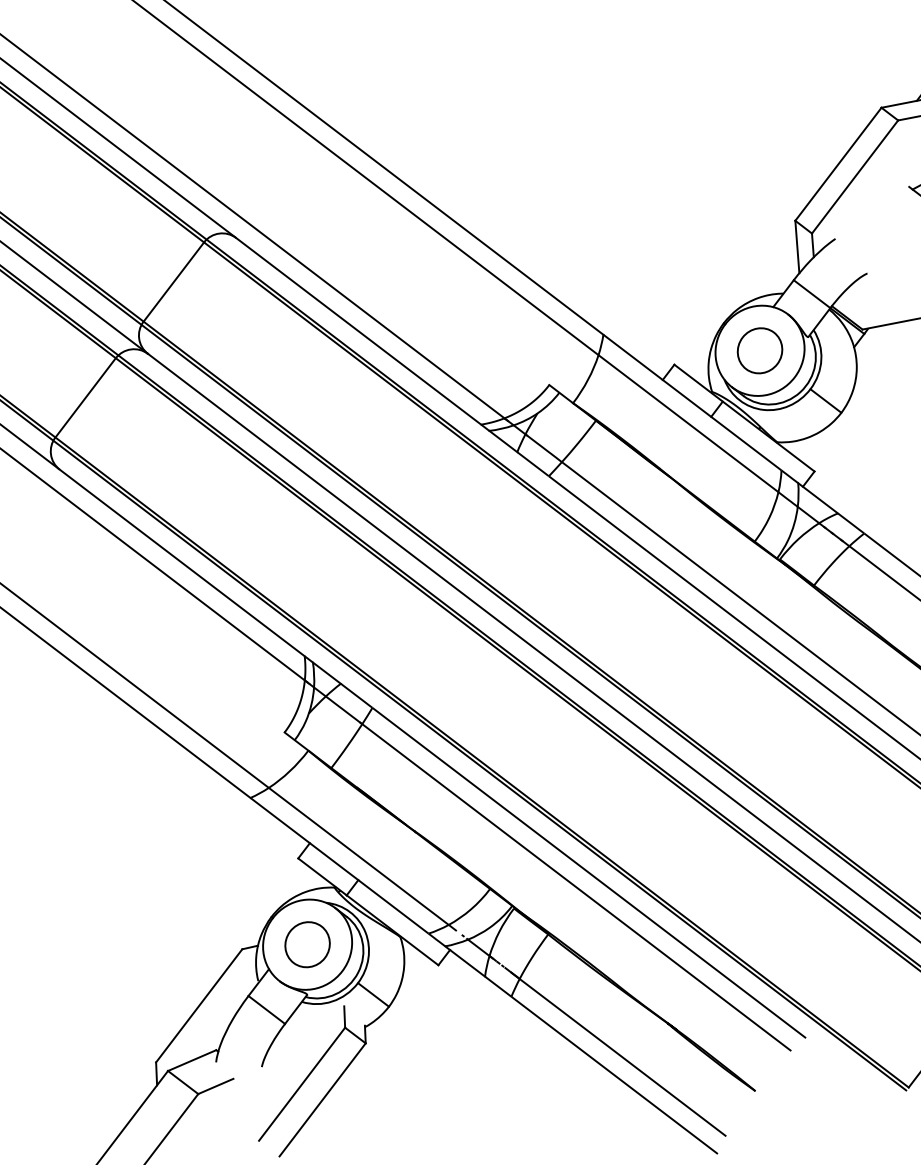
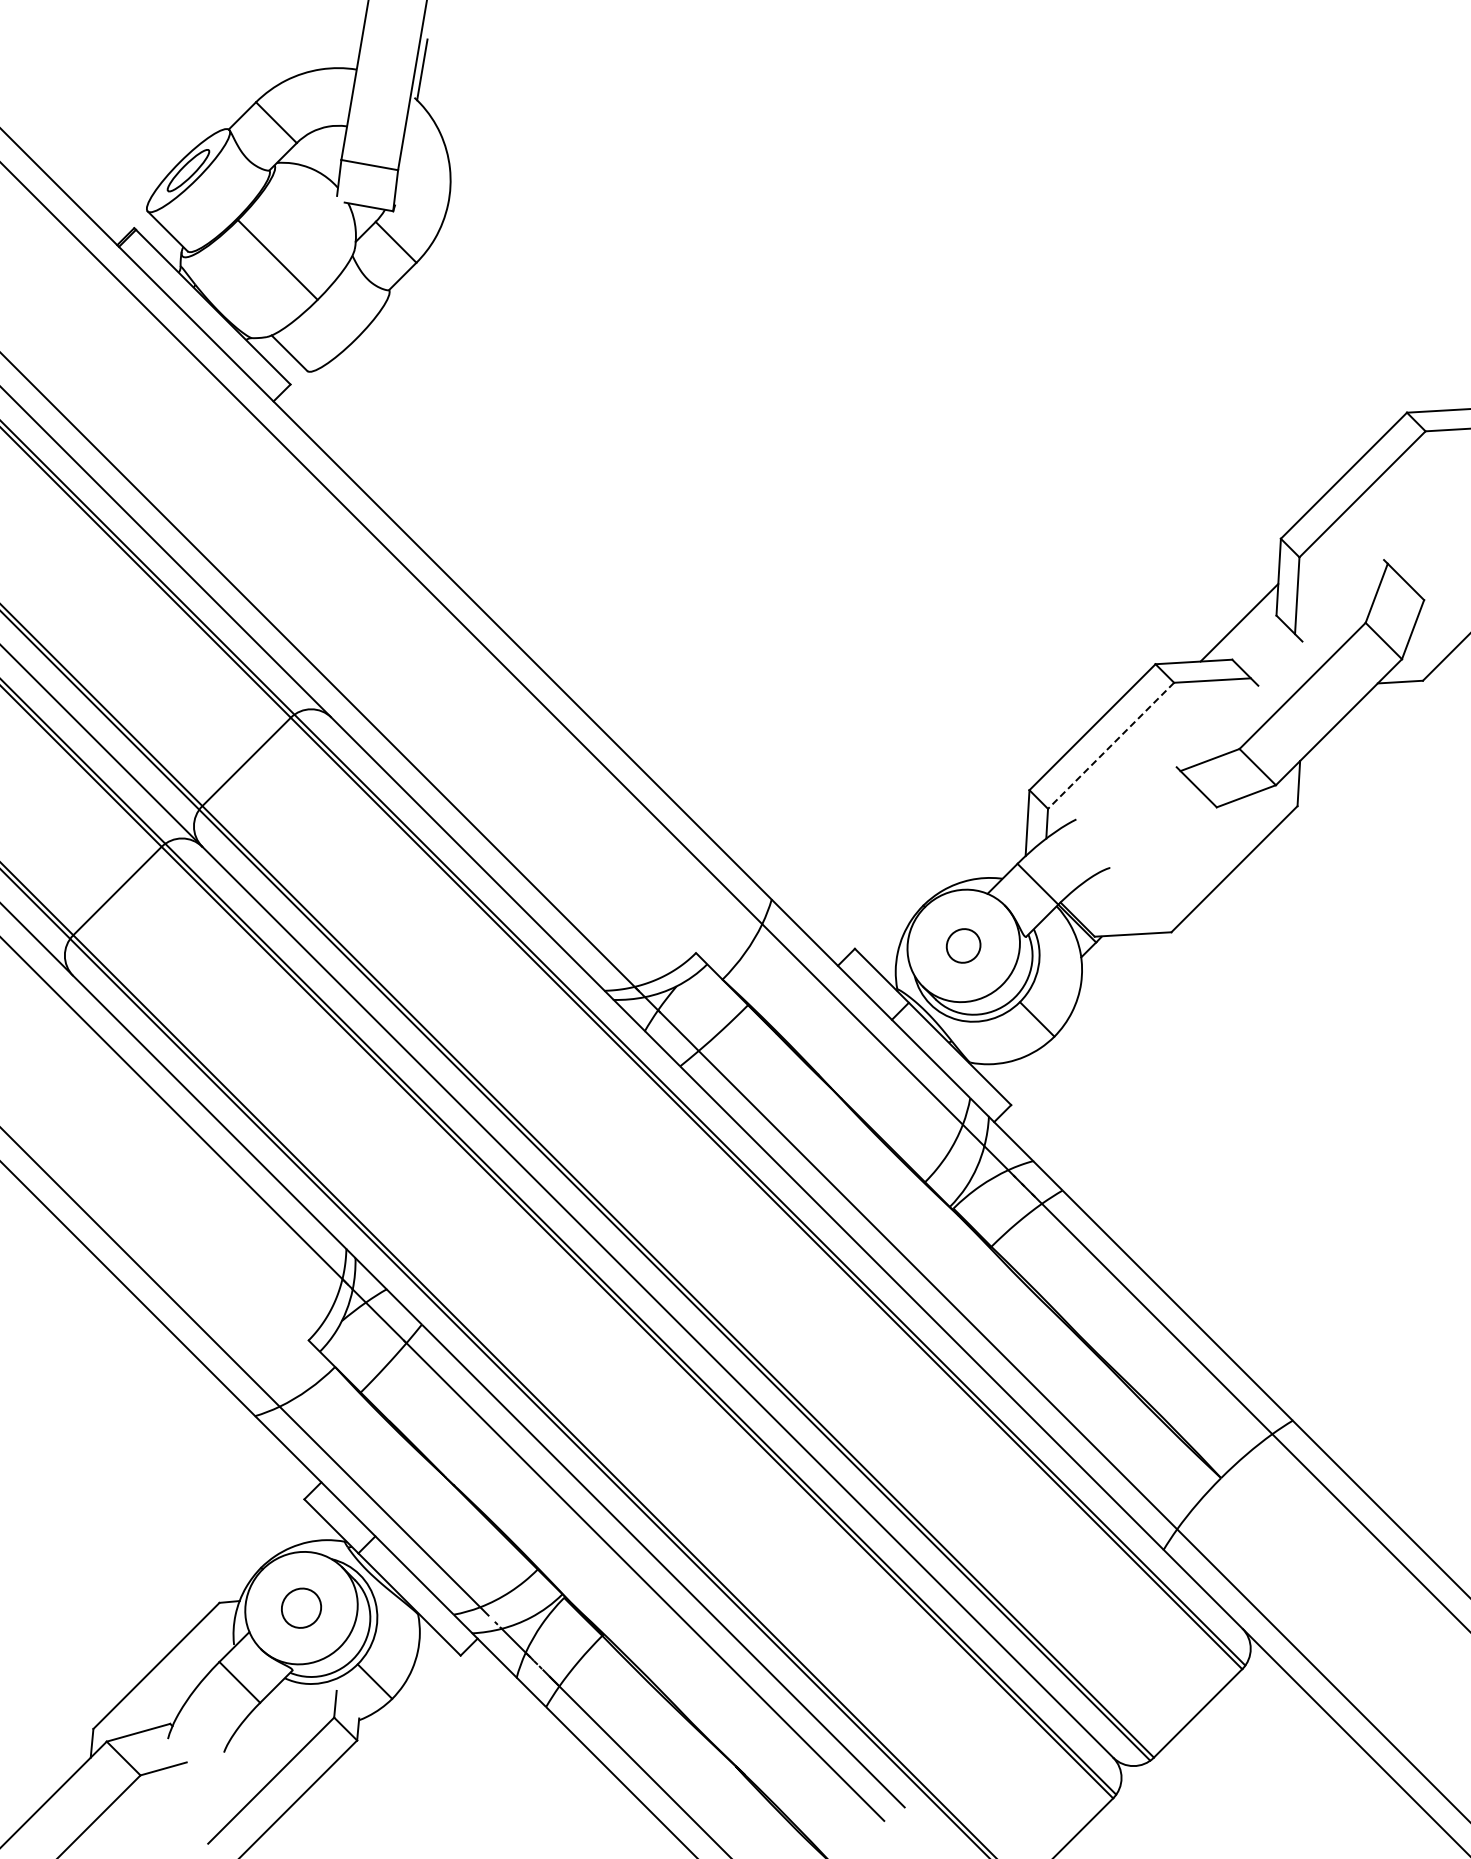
line: (854, 177) -> (1110, 746), solid -> dashed
part: (759, 350) -> (963, 945), size x0.6
part: (307, 945) -> (301, 1608), size x0.7

